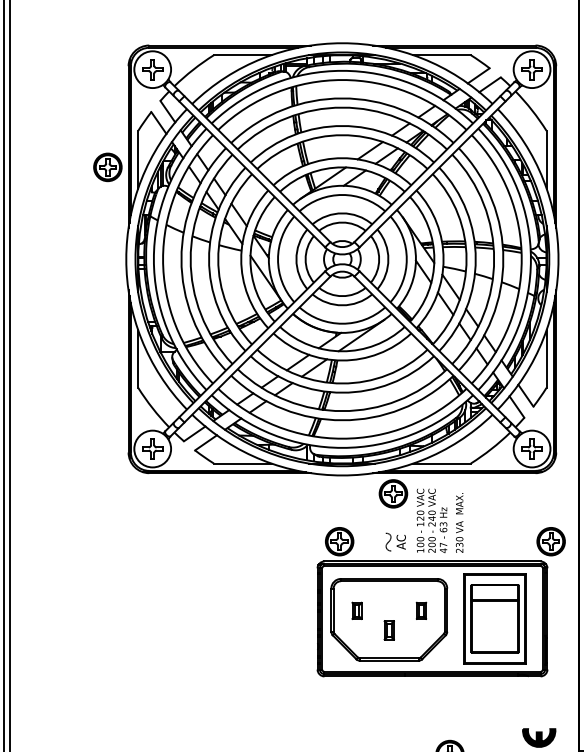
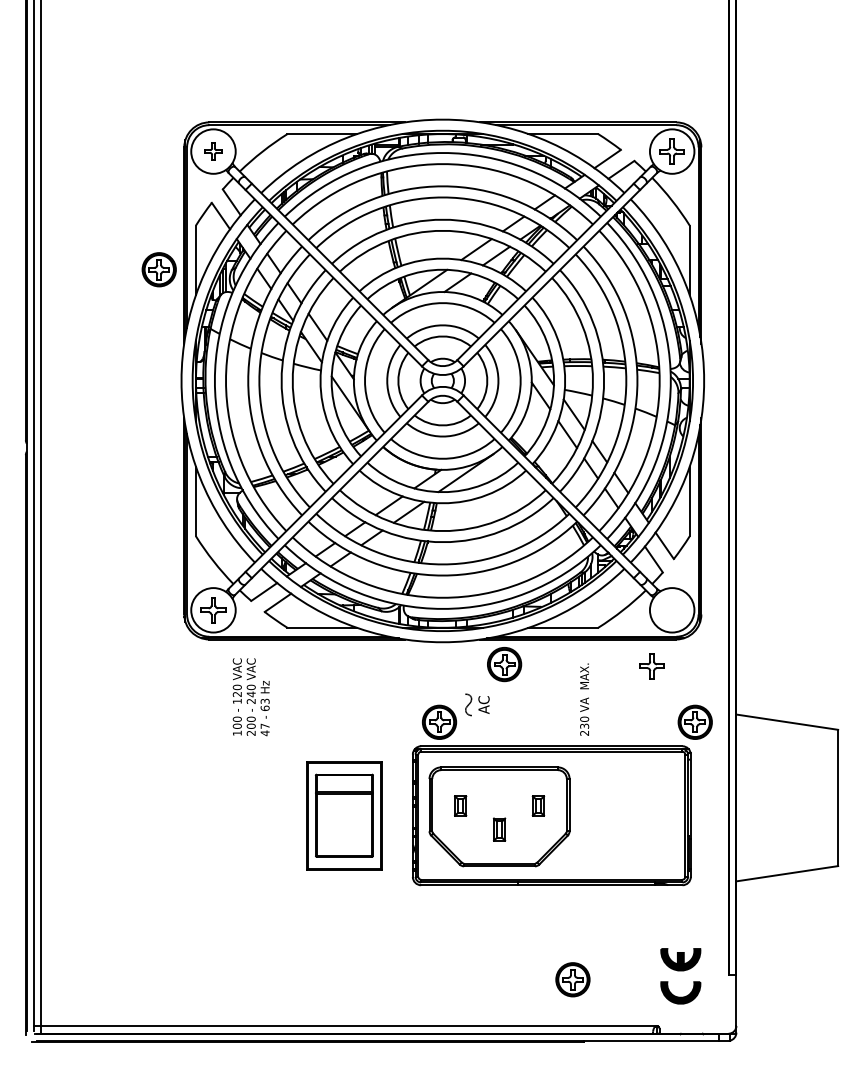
part: (152, 69) -> (213, 151), size x0.7
part: (531, 449) -> (651, 666), moved
text: (431, 521) -> (250, 697), moved
text: (395, 541) -> (477, 704), moved
part: (495, 618) -> (344, 815), moved

